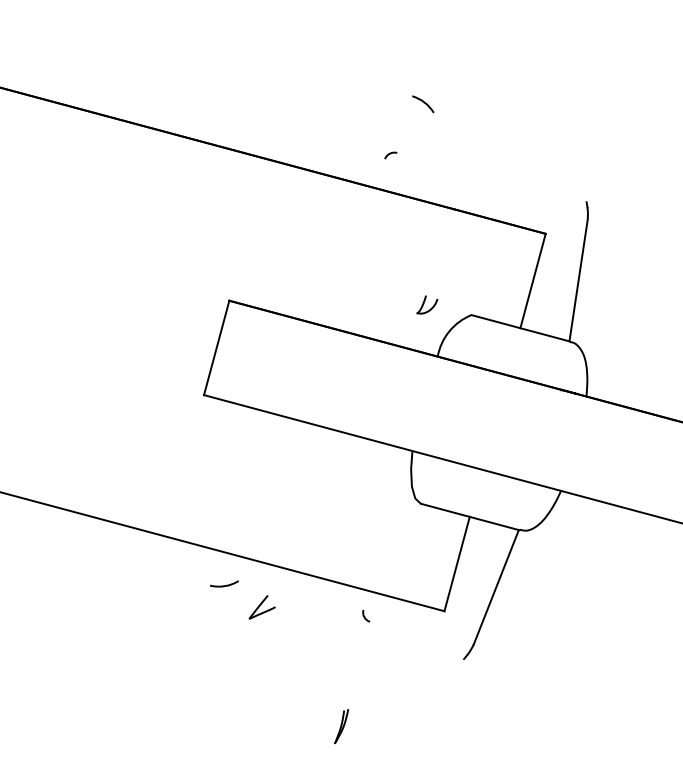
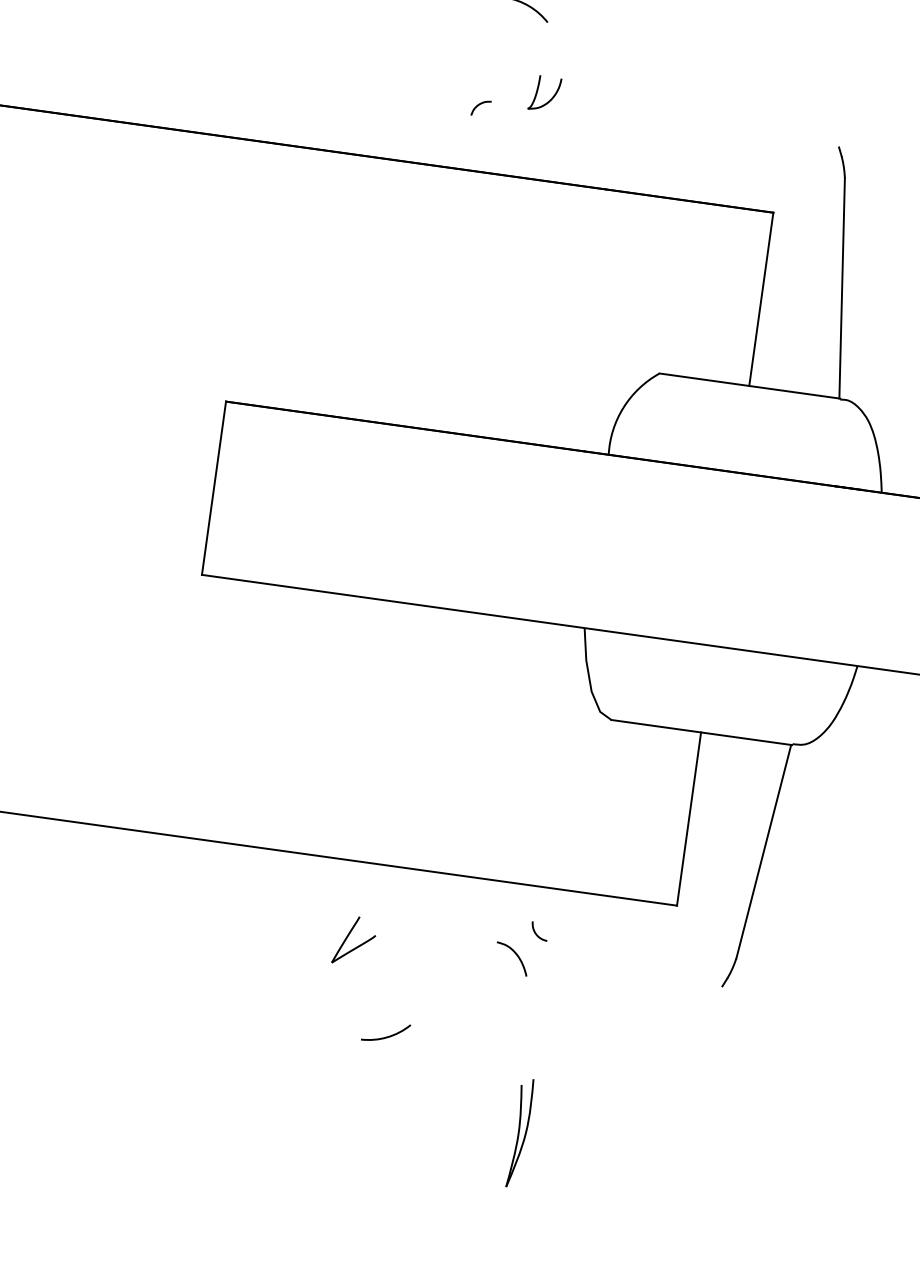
part: (427, 304) -> (544, 90), moved
arc: (224, 585) -> (386, 1036), moved
curve: (351, 627) -> (515, 955), added
part: (341, 726) -> (519, 1133), size x1.67

